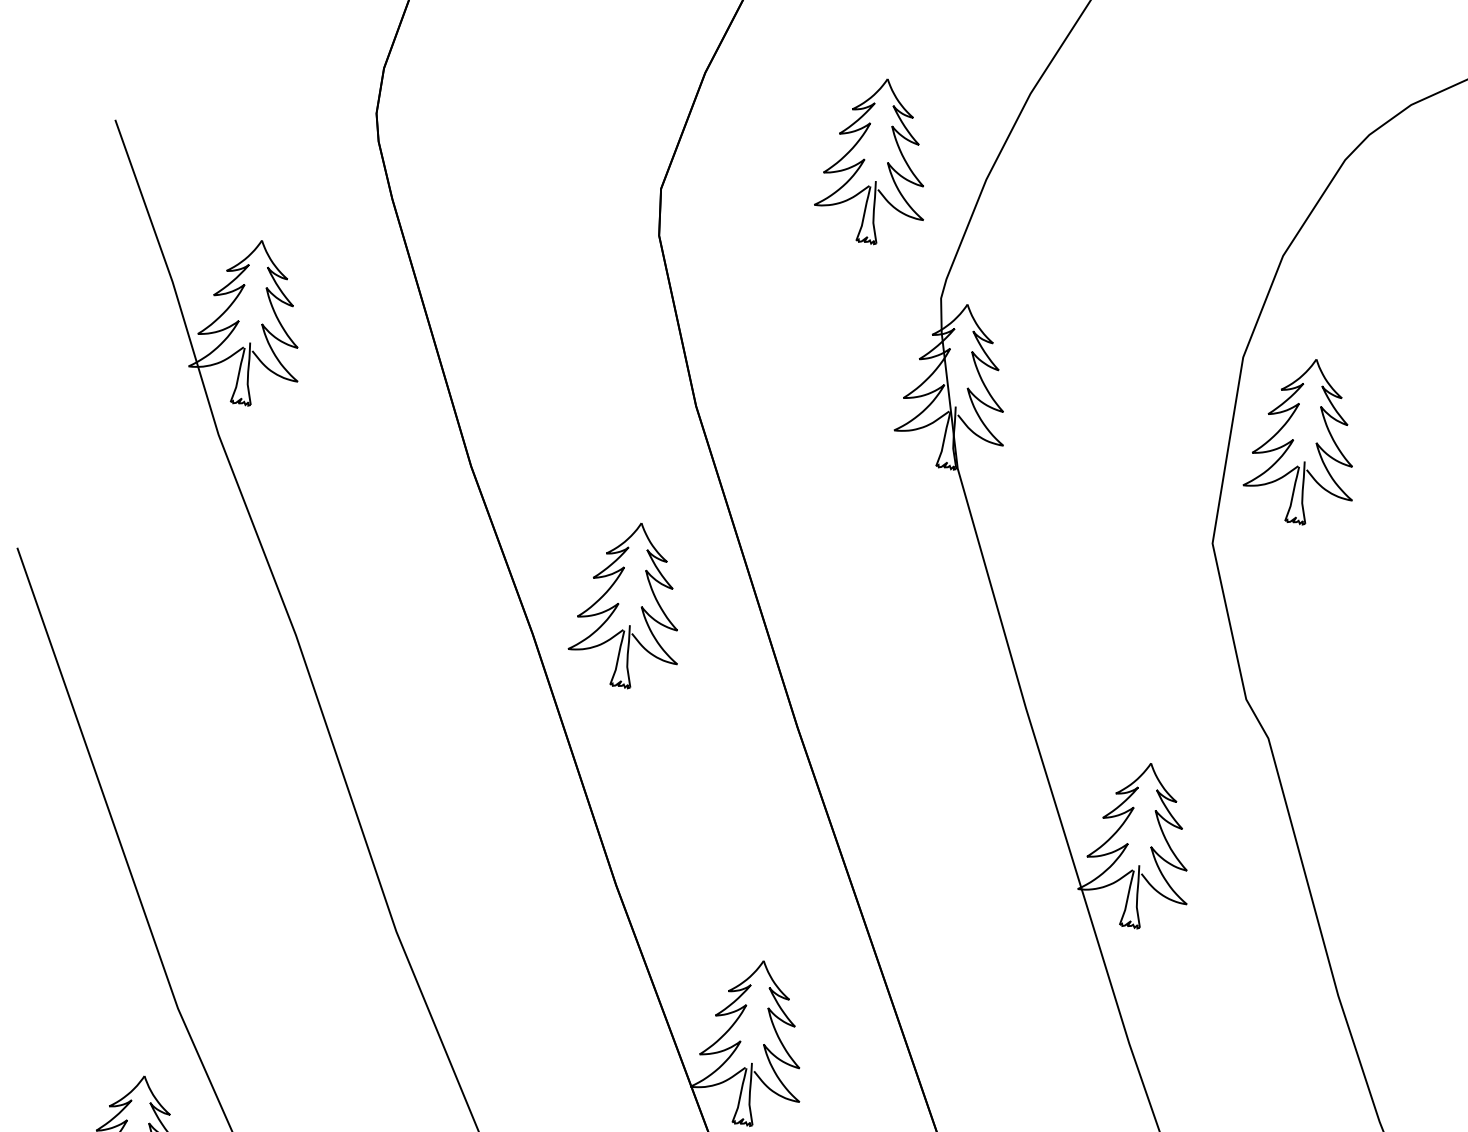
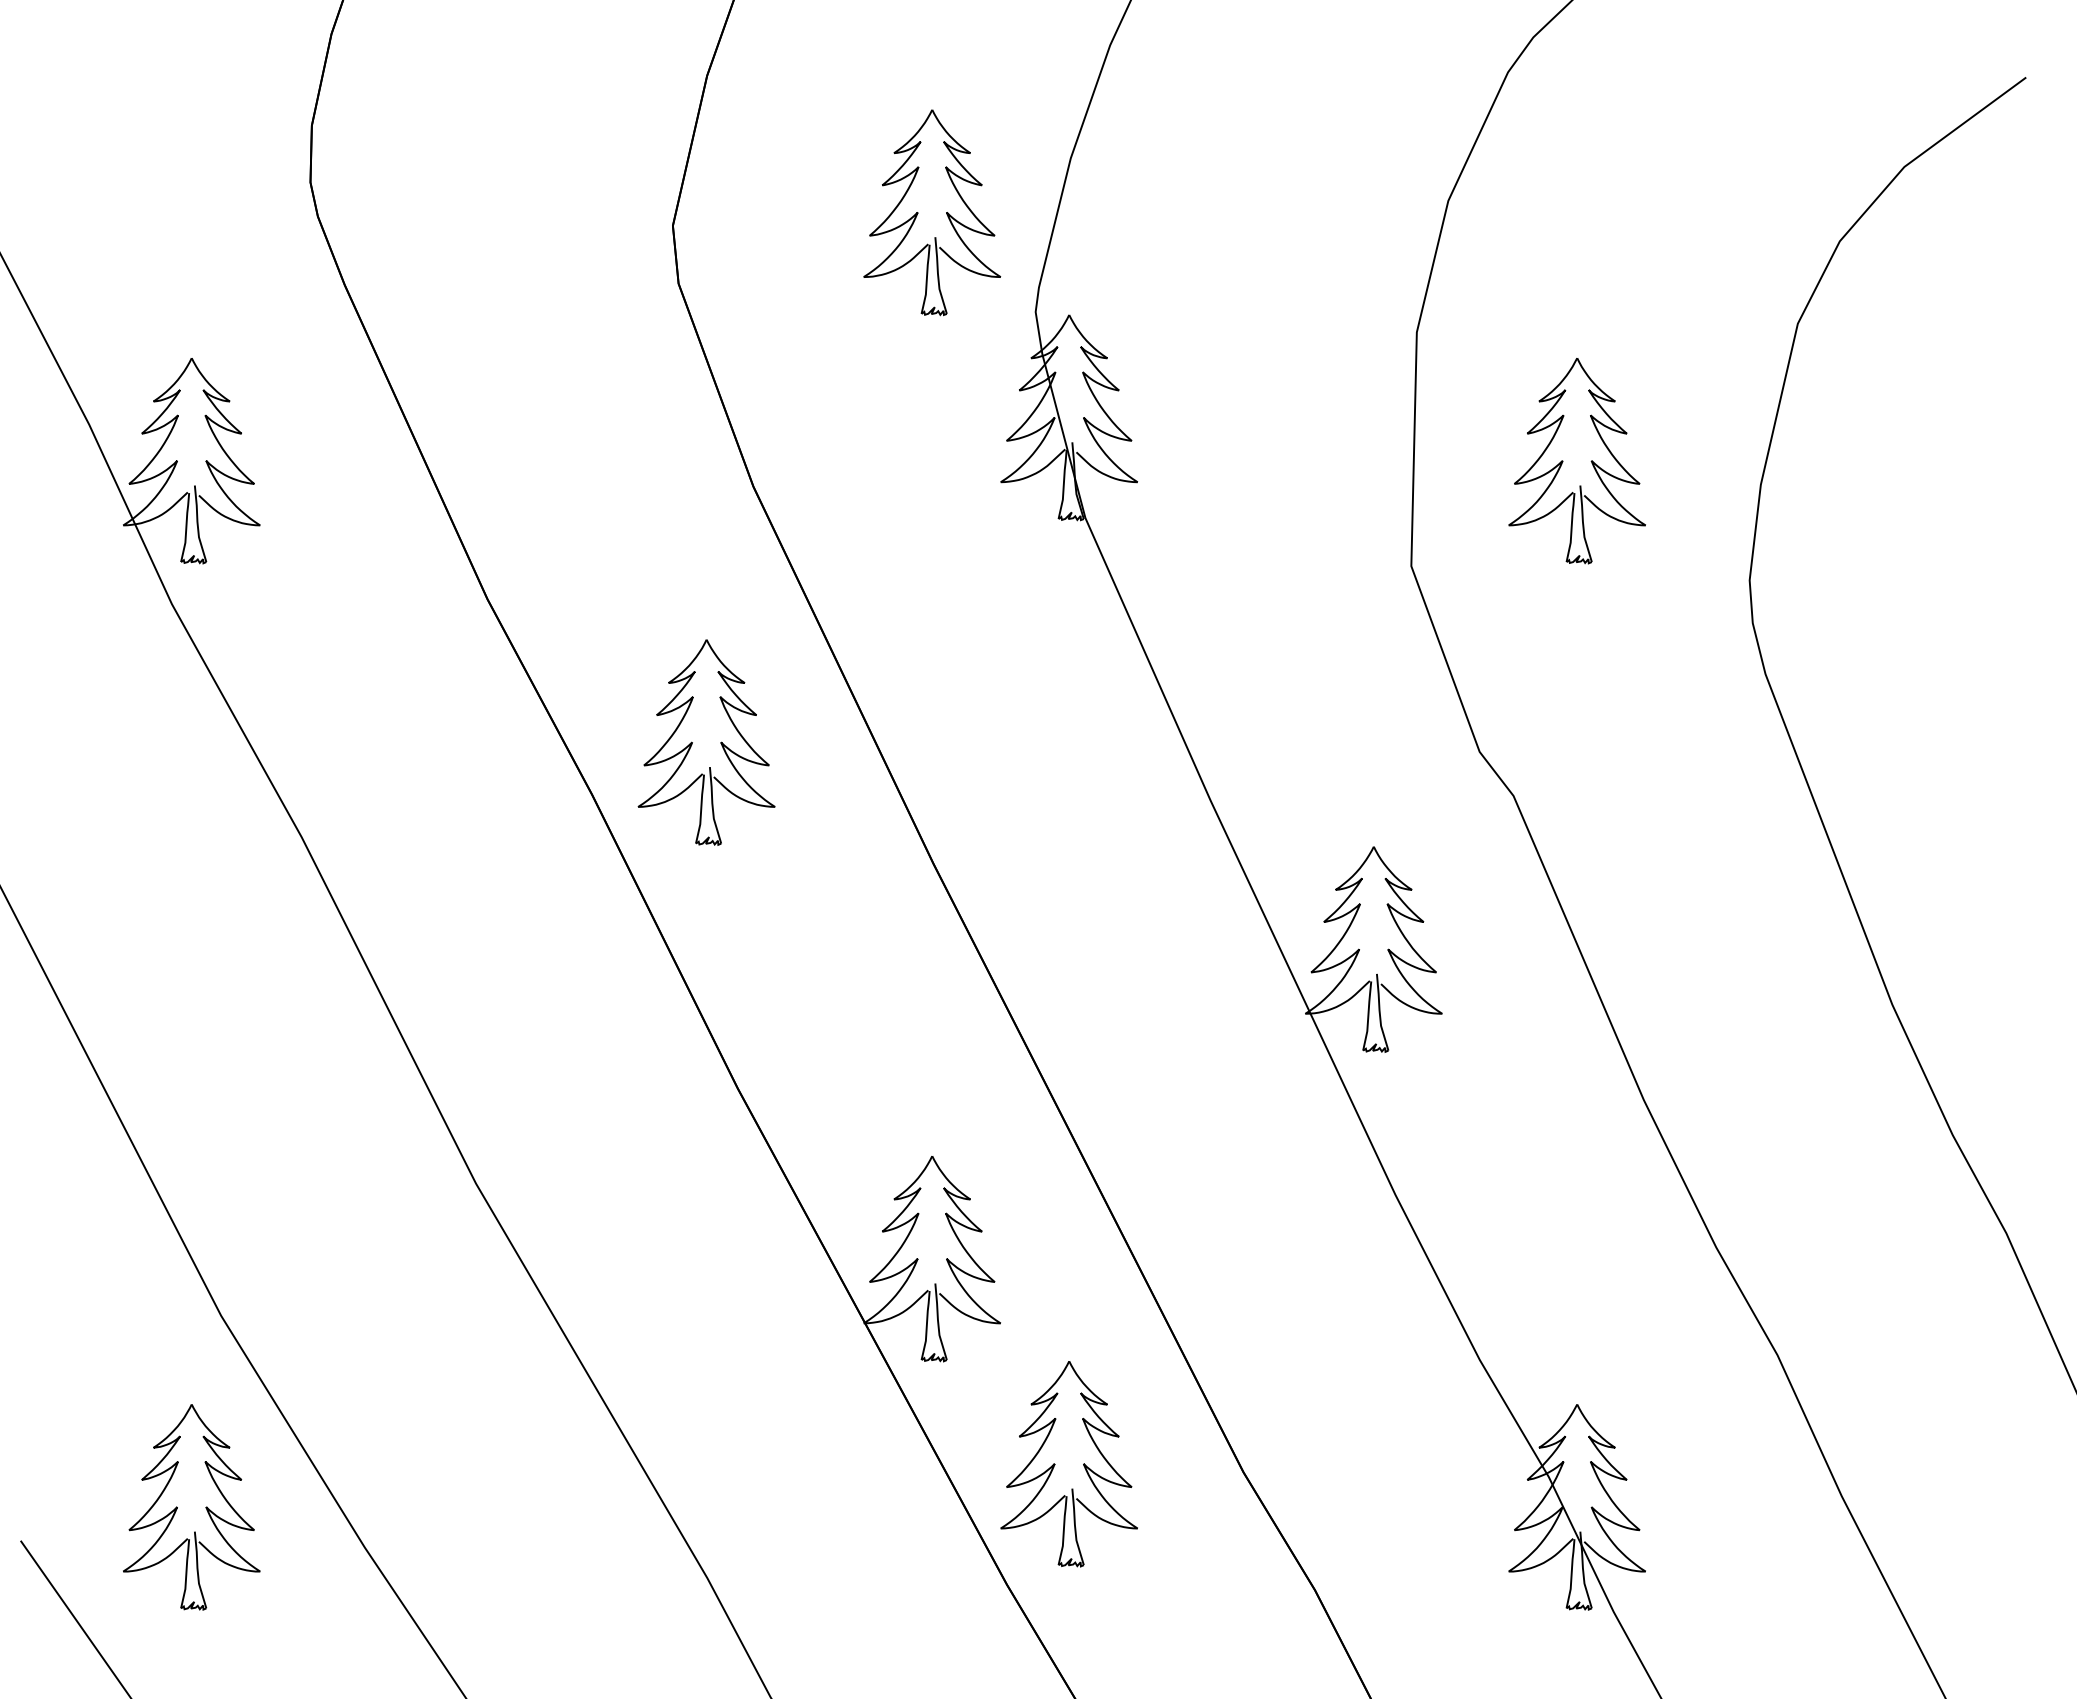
part: (865, 159) -> (918, 212), moved
part: (1293, 440) -> (1563, 461), moved

